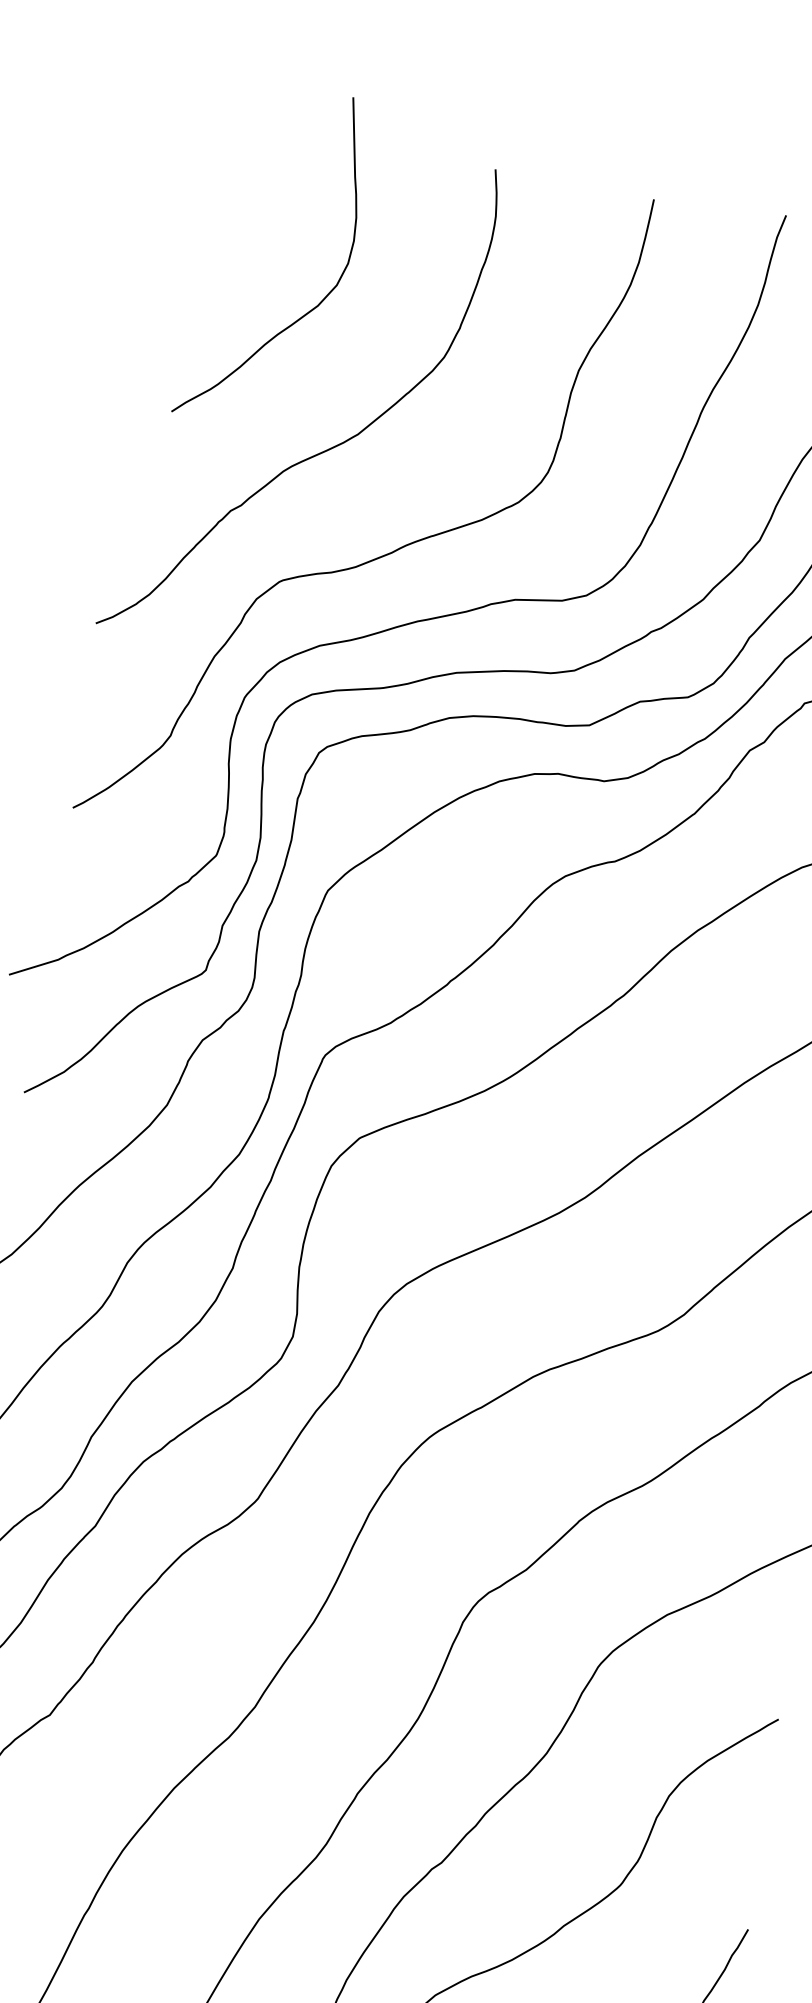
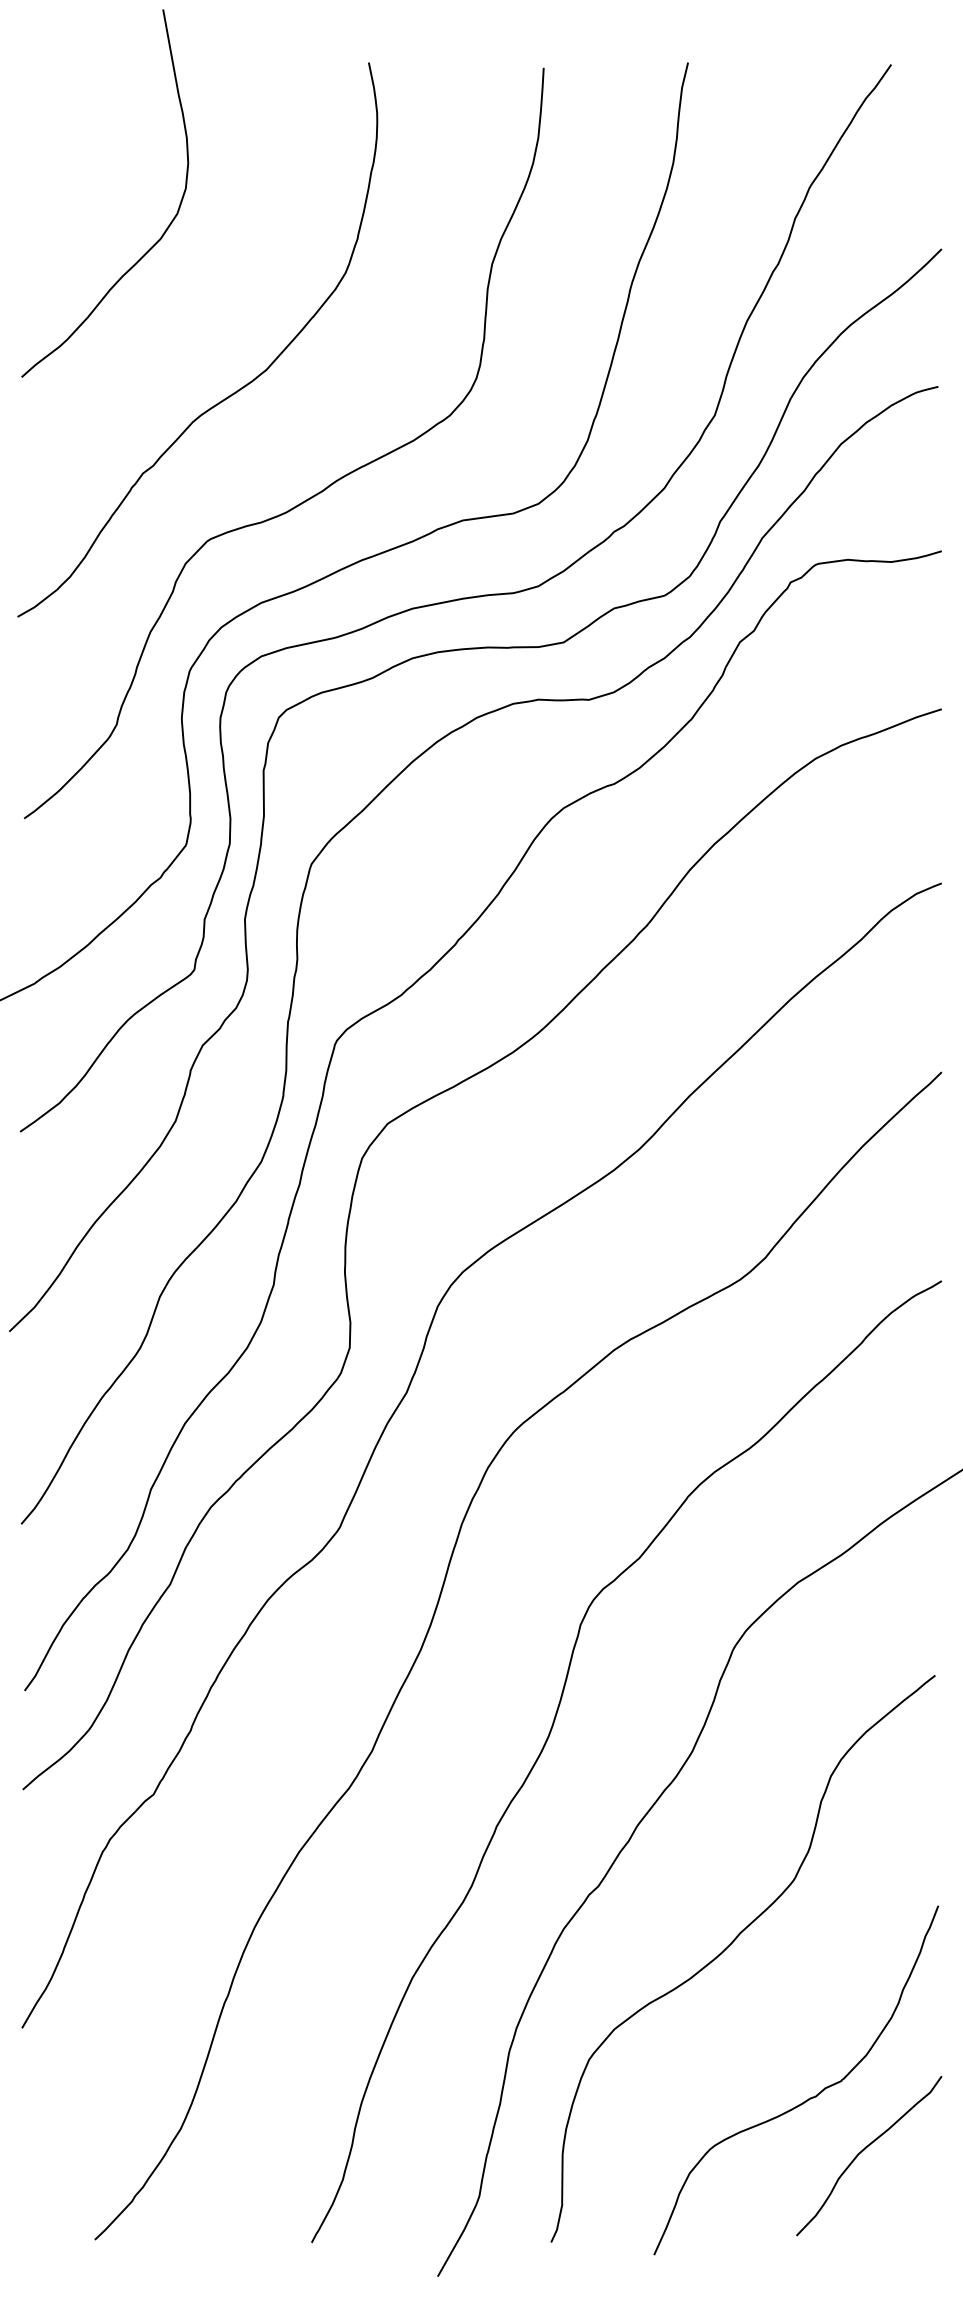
curve: (321, 300) -> (163, 232), moved

